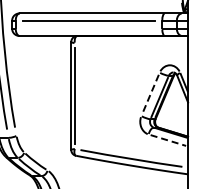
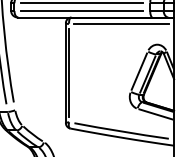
line: (88, 28) -> (81, 10), added
line: (131, 43) -> (121, 24), added
line: (150, 94) -> (139, 71), dashed -> solid
line: (168, 140) -> (155, 114), dashed -> solid

